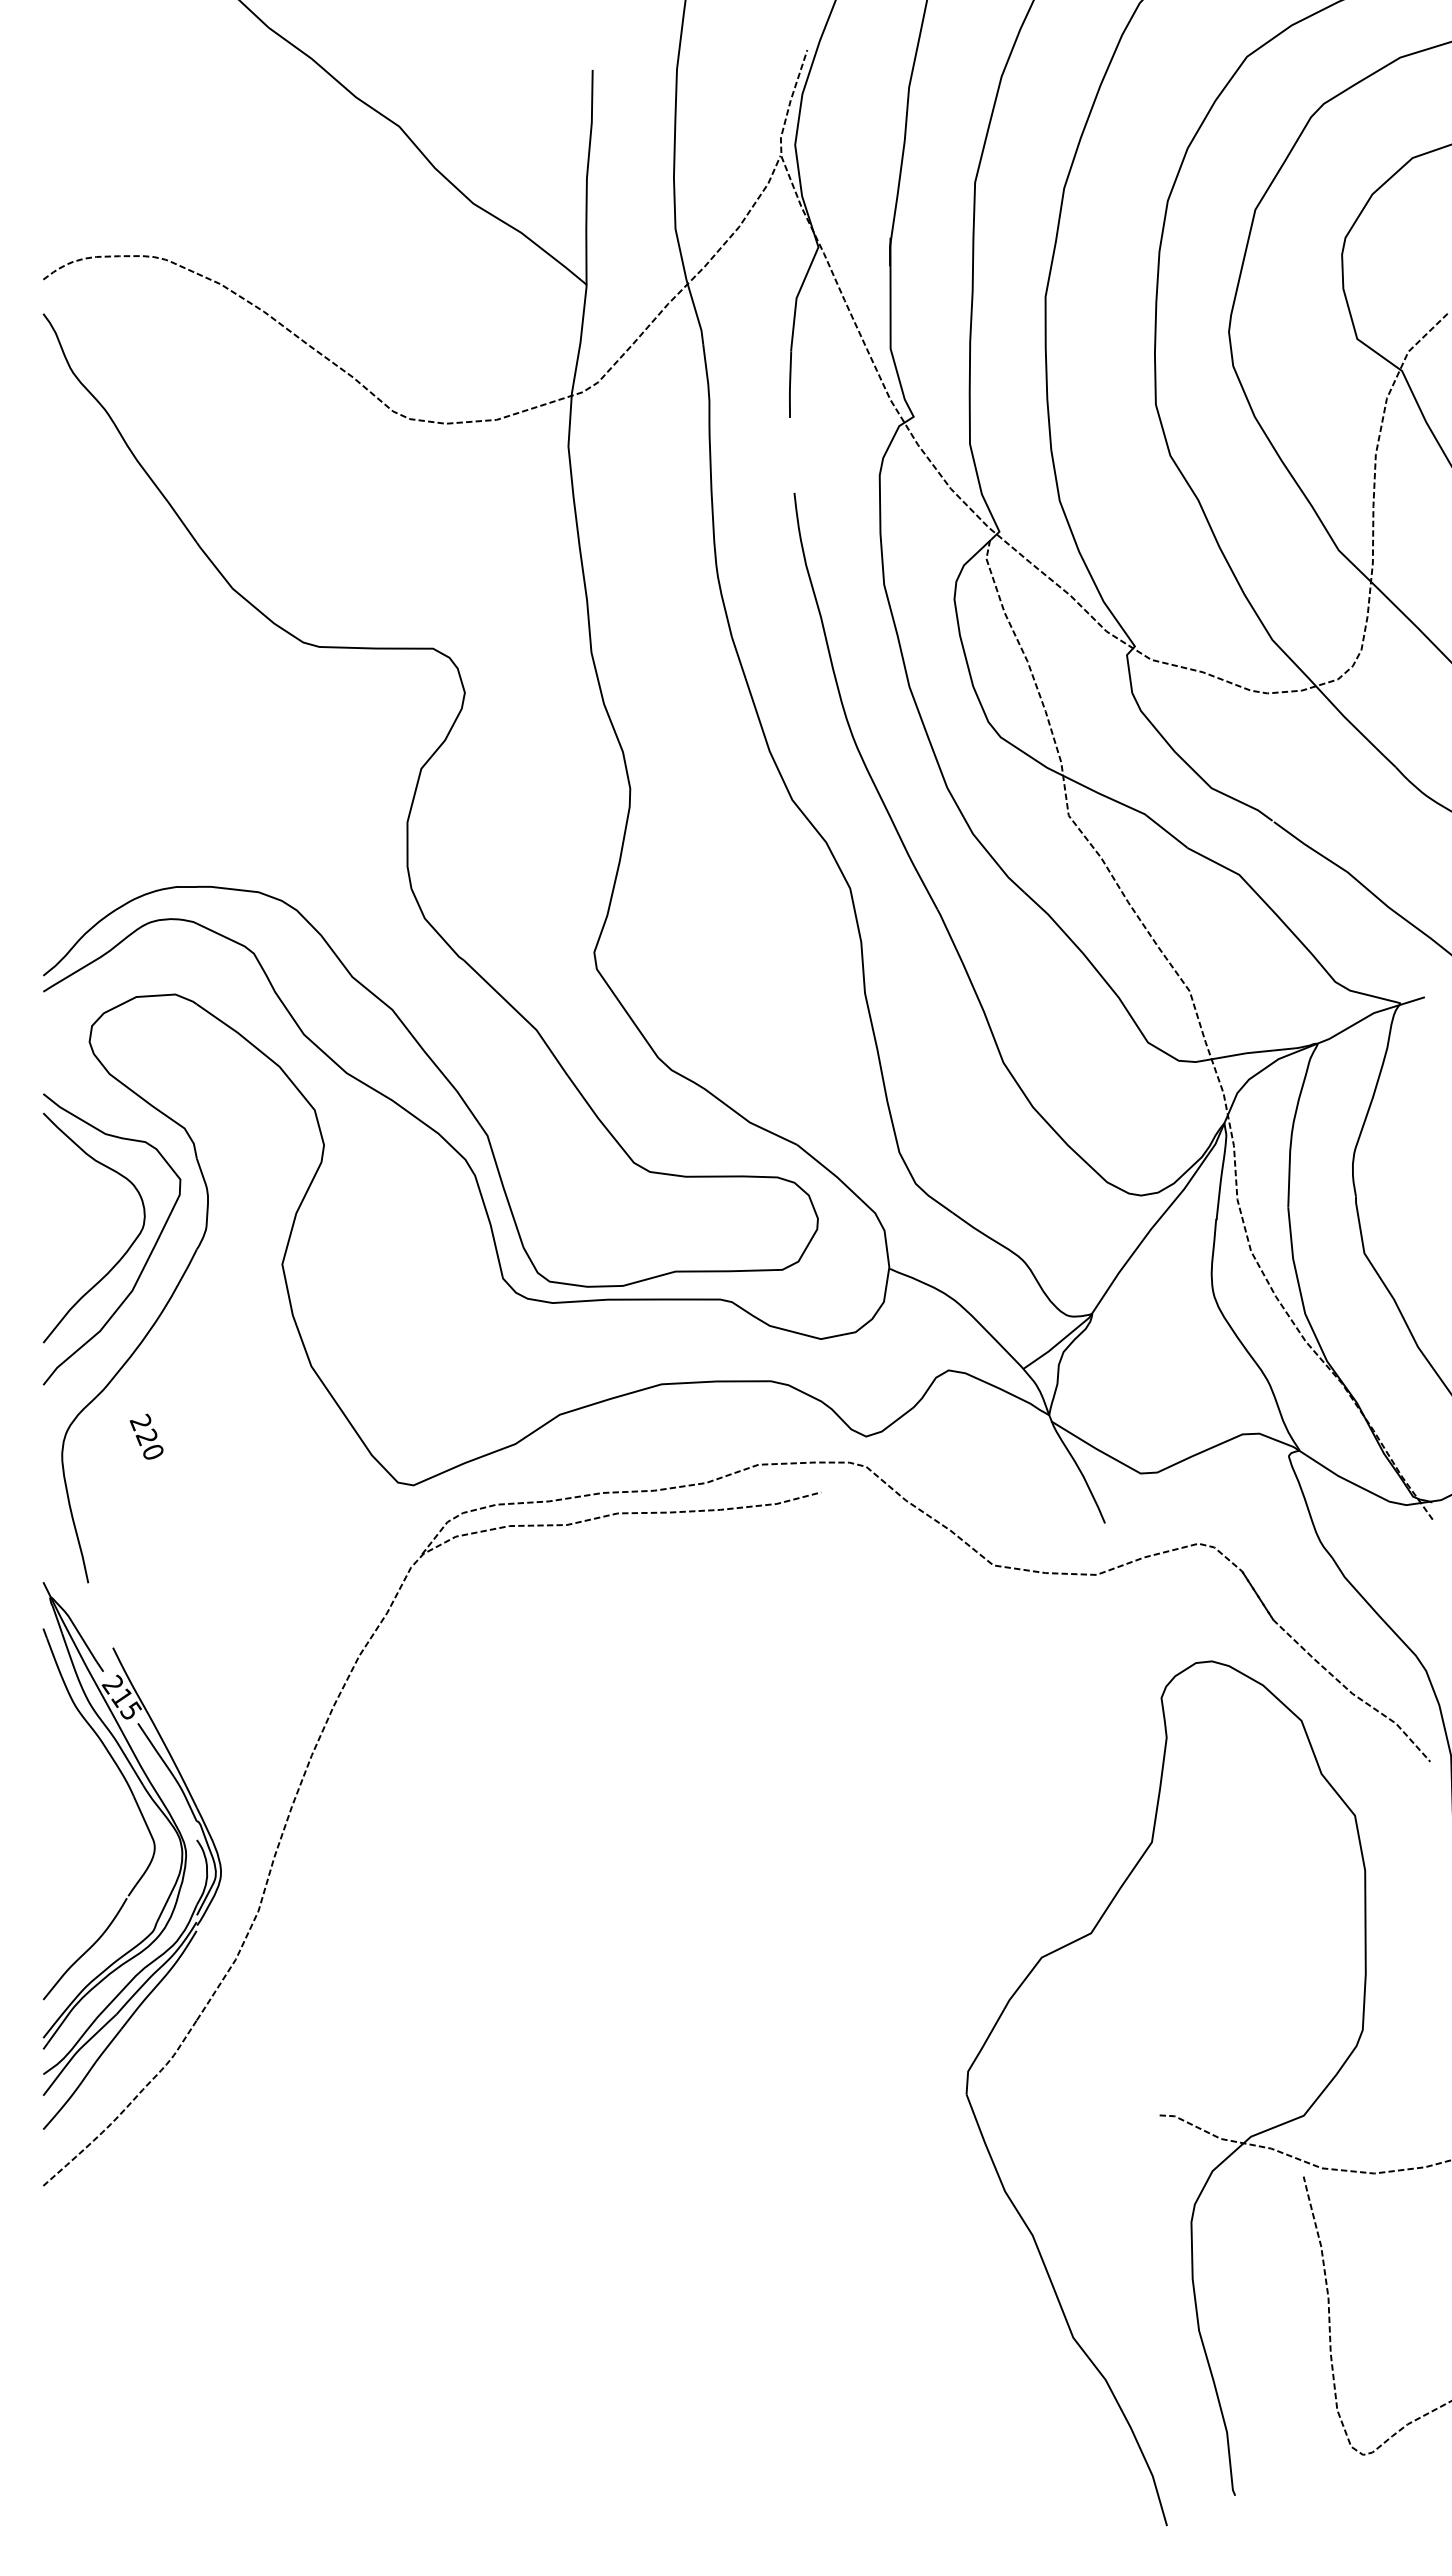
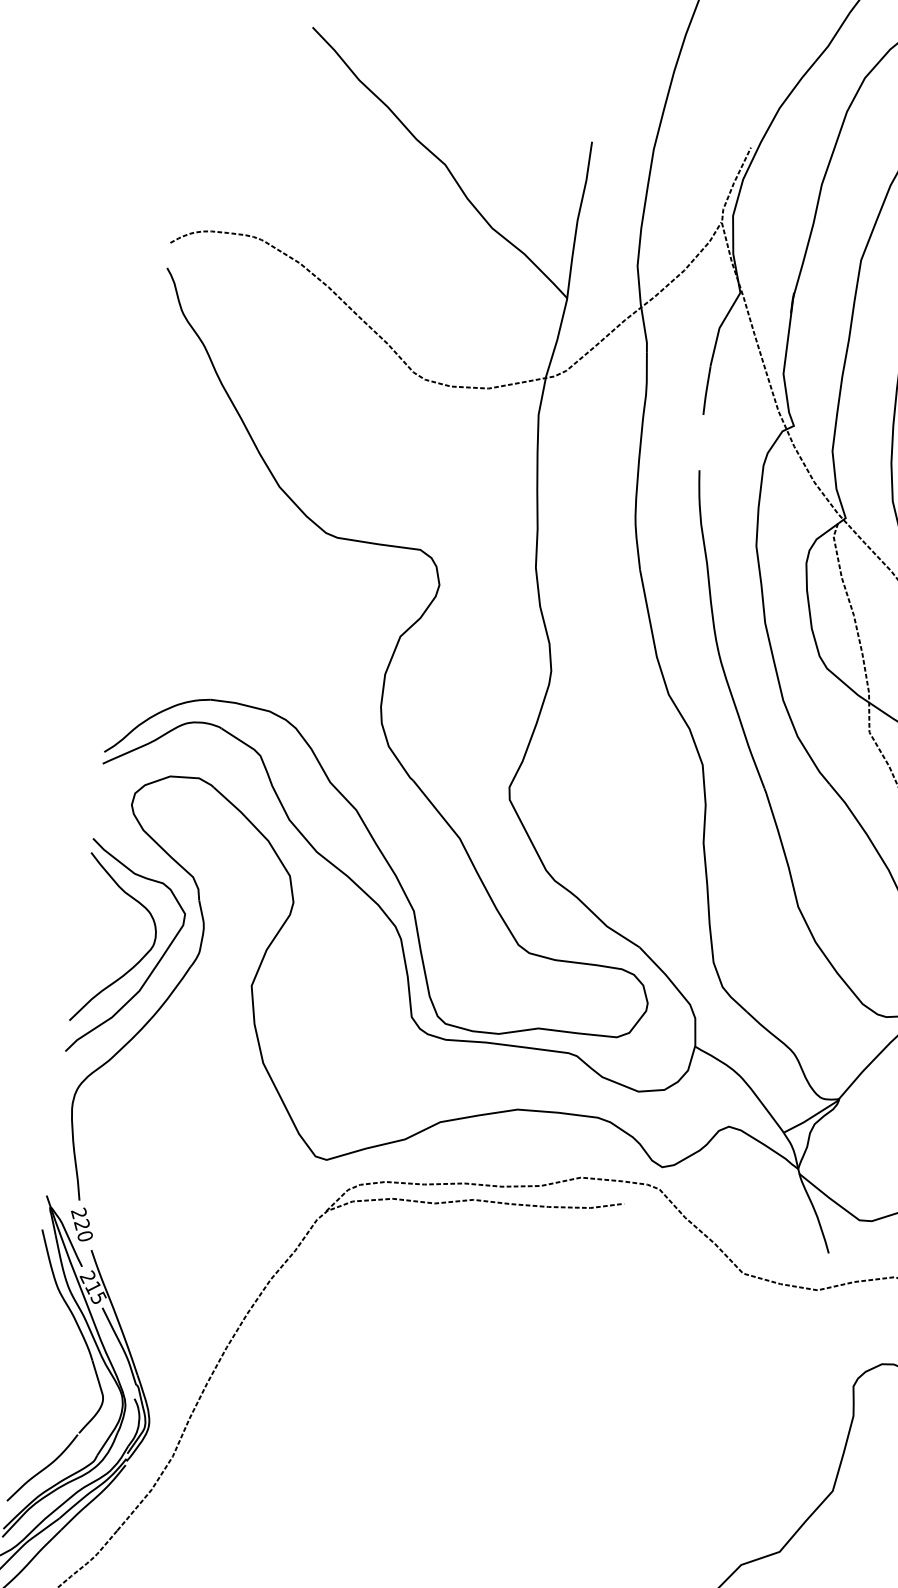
text: (146, 1436) -> (81, 1224), moved

